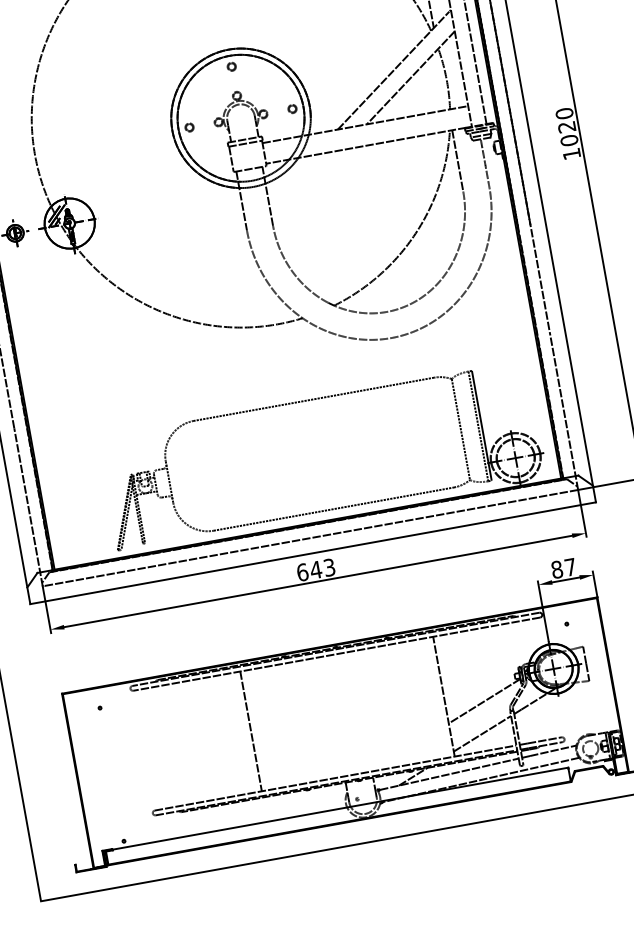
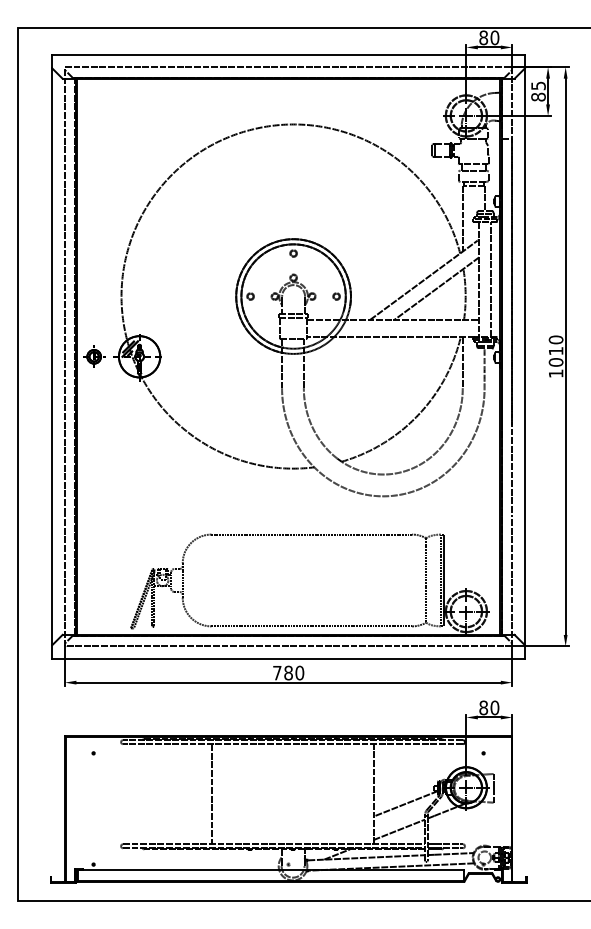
text: (566, 127) -> (555, 351), 1020 -> 1010
text: (569, 566) -> (494, 707), 87 -> 80
text: (315, 569) -> (288, 672), 643 -> 780

